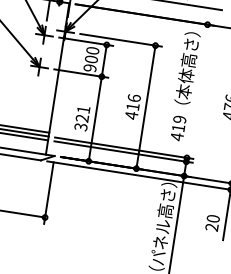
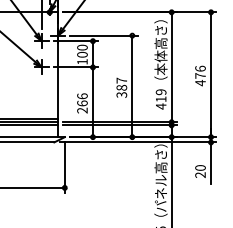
text: (90, 67) -> (82, 61), 900 -> 100
line: (196, 91) -> (171, 67), added
text: (132, 106) -> (121, 87), 416 -> 387
text: (82, 118) -> (82, 103), 321 -> 266

